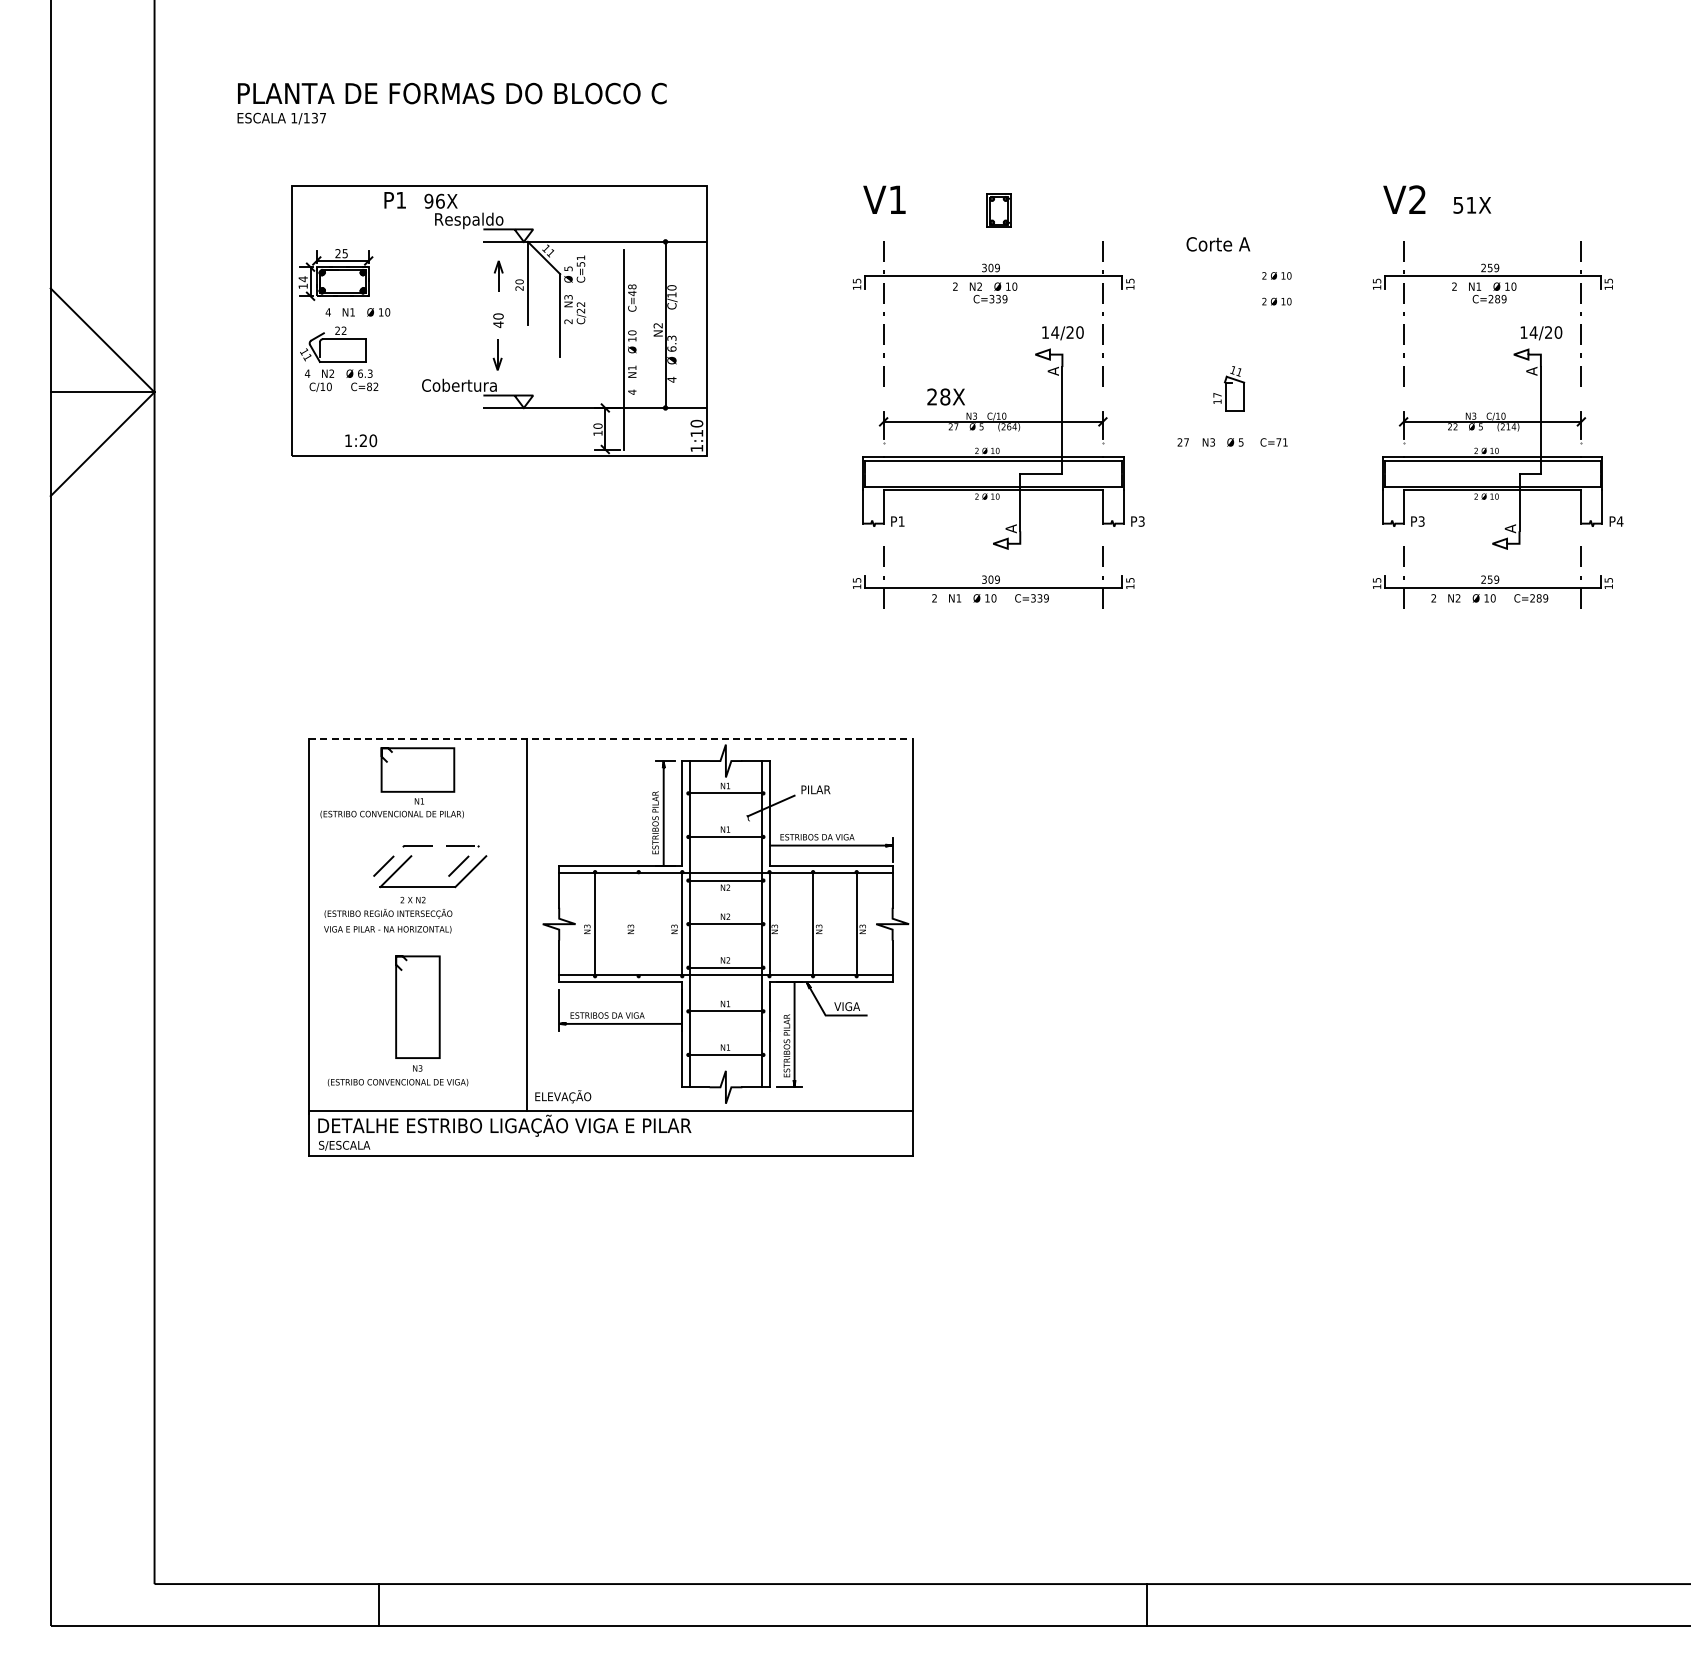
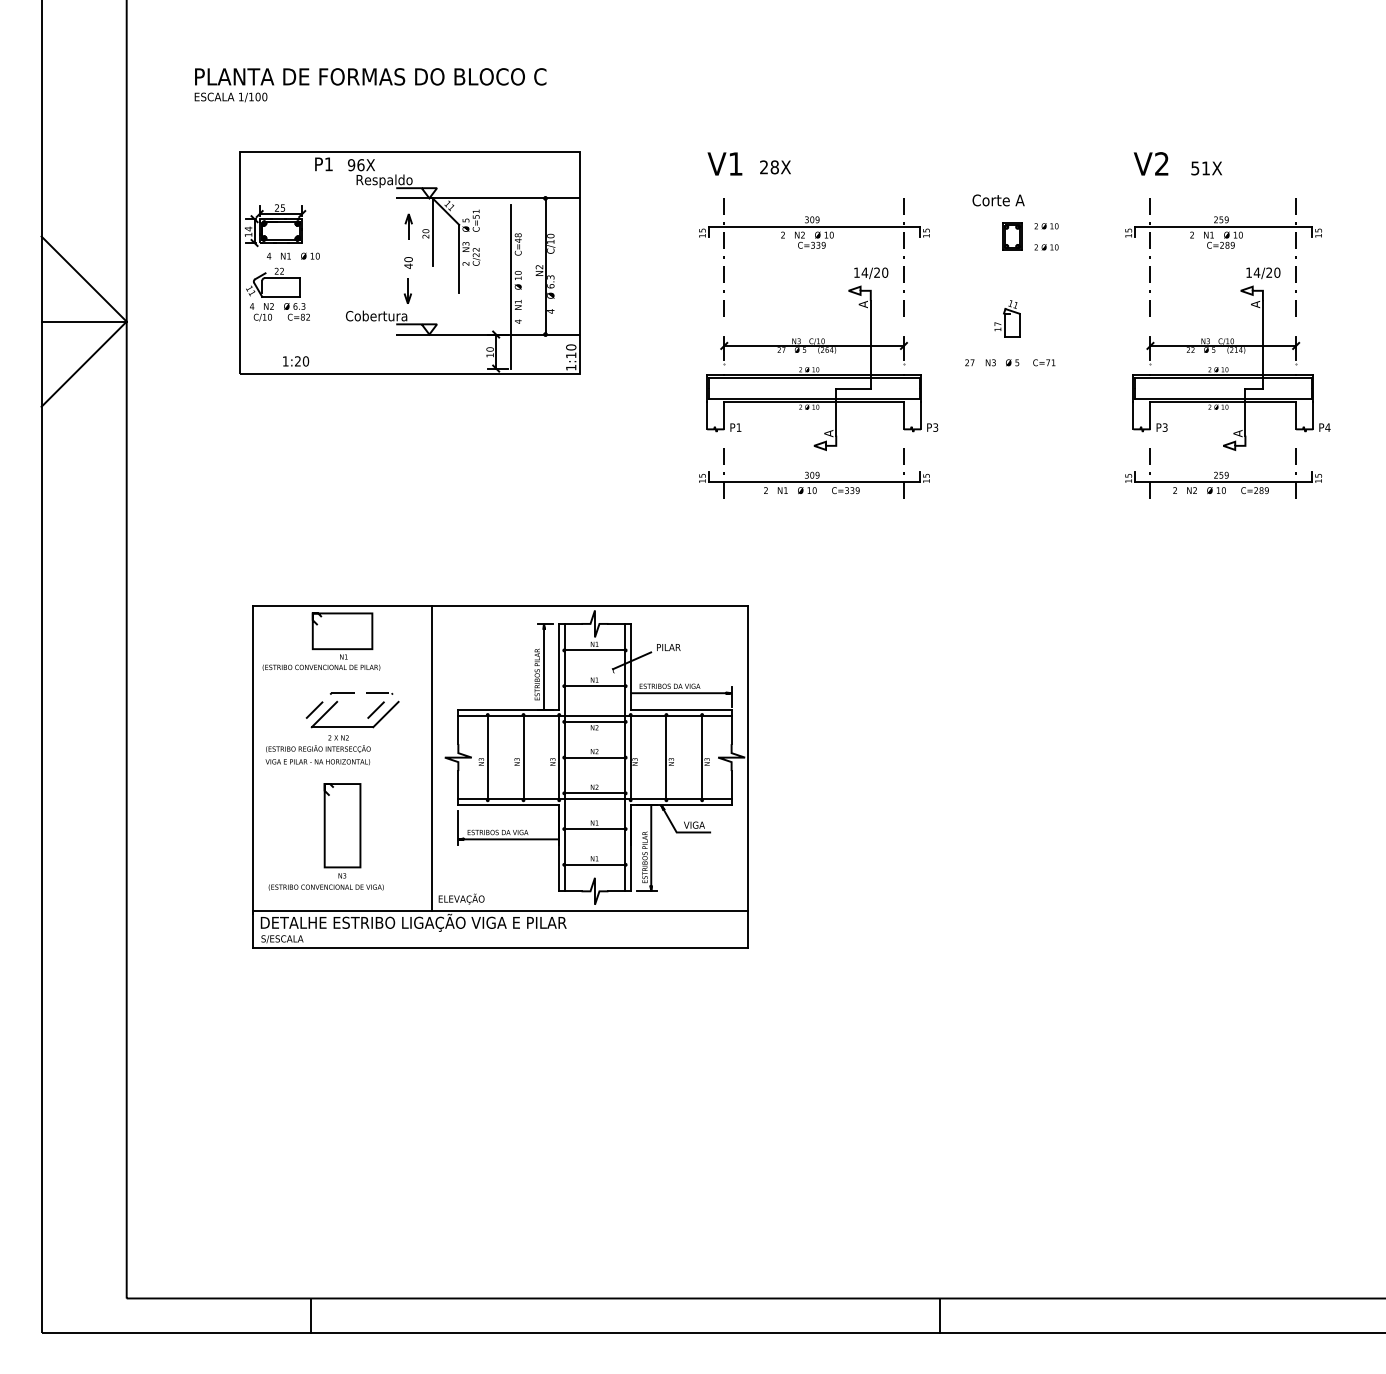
text: (318, 117) -> (261, 96), 1/137 -> 1/100
part: (998, 210) -> (1011, 236), moved
text: (945, 396) -> (774, 166), moved
line: (610, 739) -> (500, 606), dashed -> solid
line: (638, 924) -> (523, 757), added

